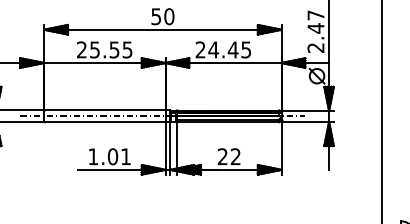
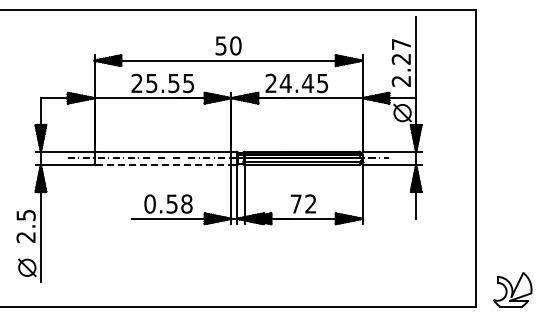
text: (315, 28) -> (400, 59), 2.47 -> 2.27
line: (105, 122) -> (163, 165), solid -> dashed
text: (109, 156) -> (168, 203), 1.01 -> 0.58
text: (222, 156) -> (295, 203), 22 -> 72

